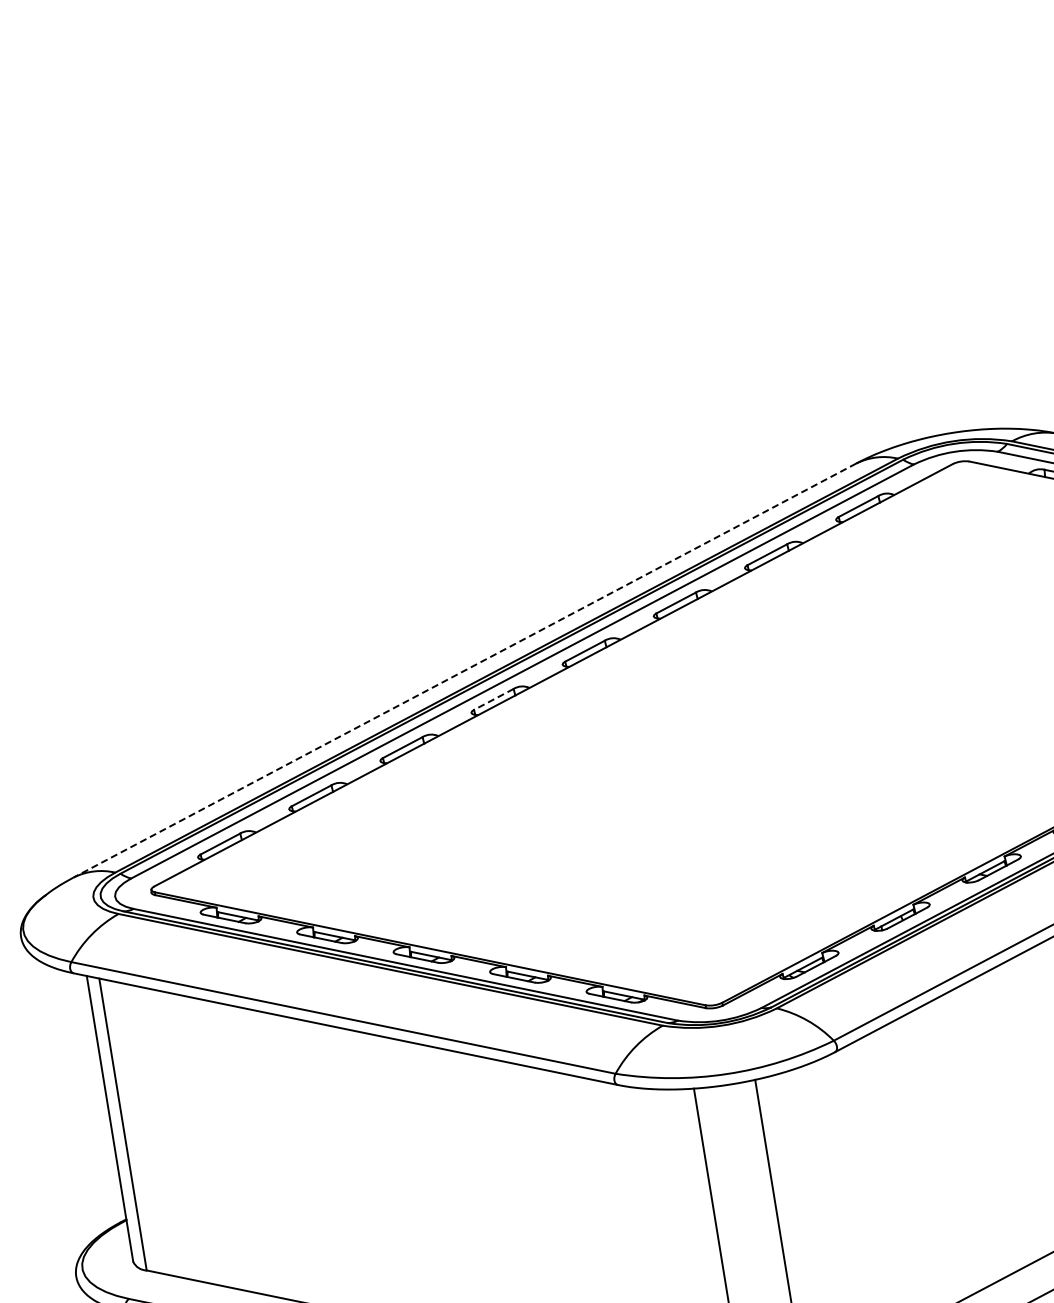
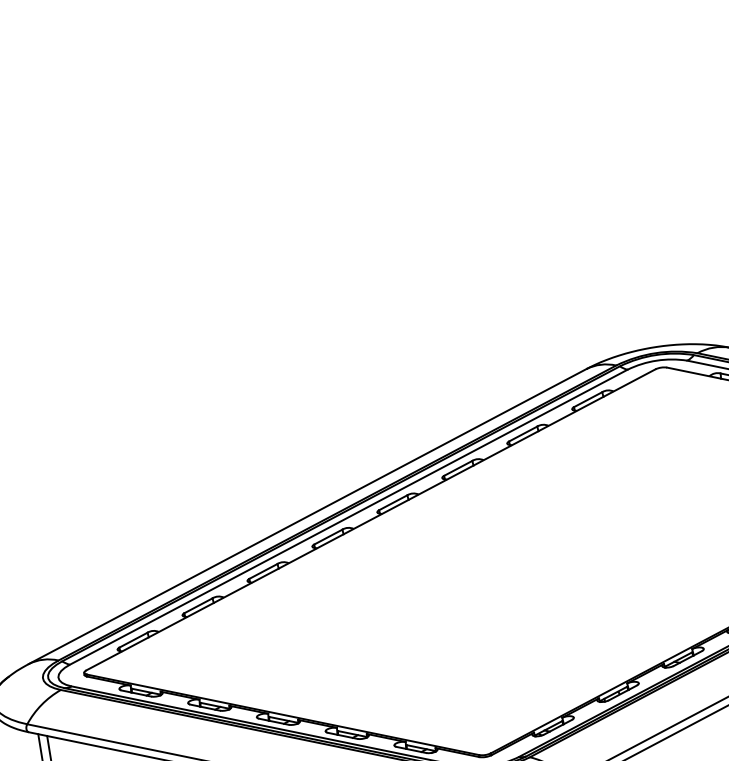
line: (464, 670) -> (307, 516), dashed -> solid
line: (493, 699) -> (328, 537), dashed -> solid

